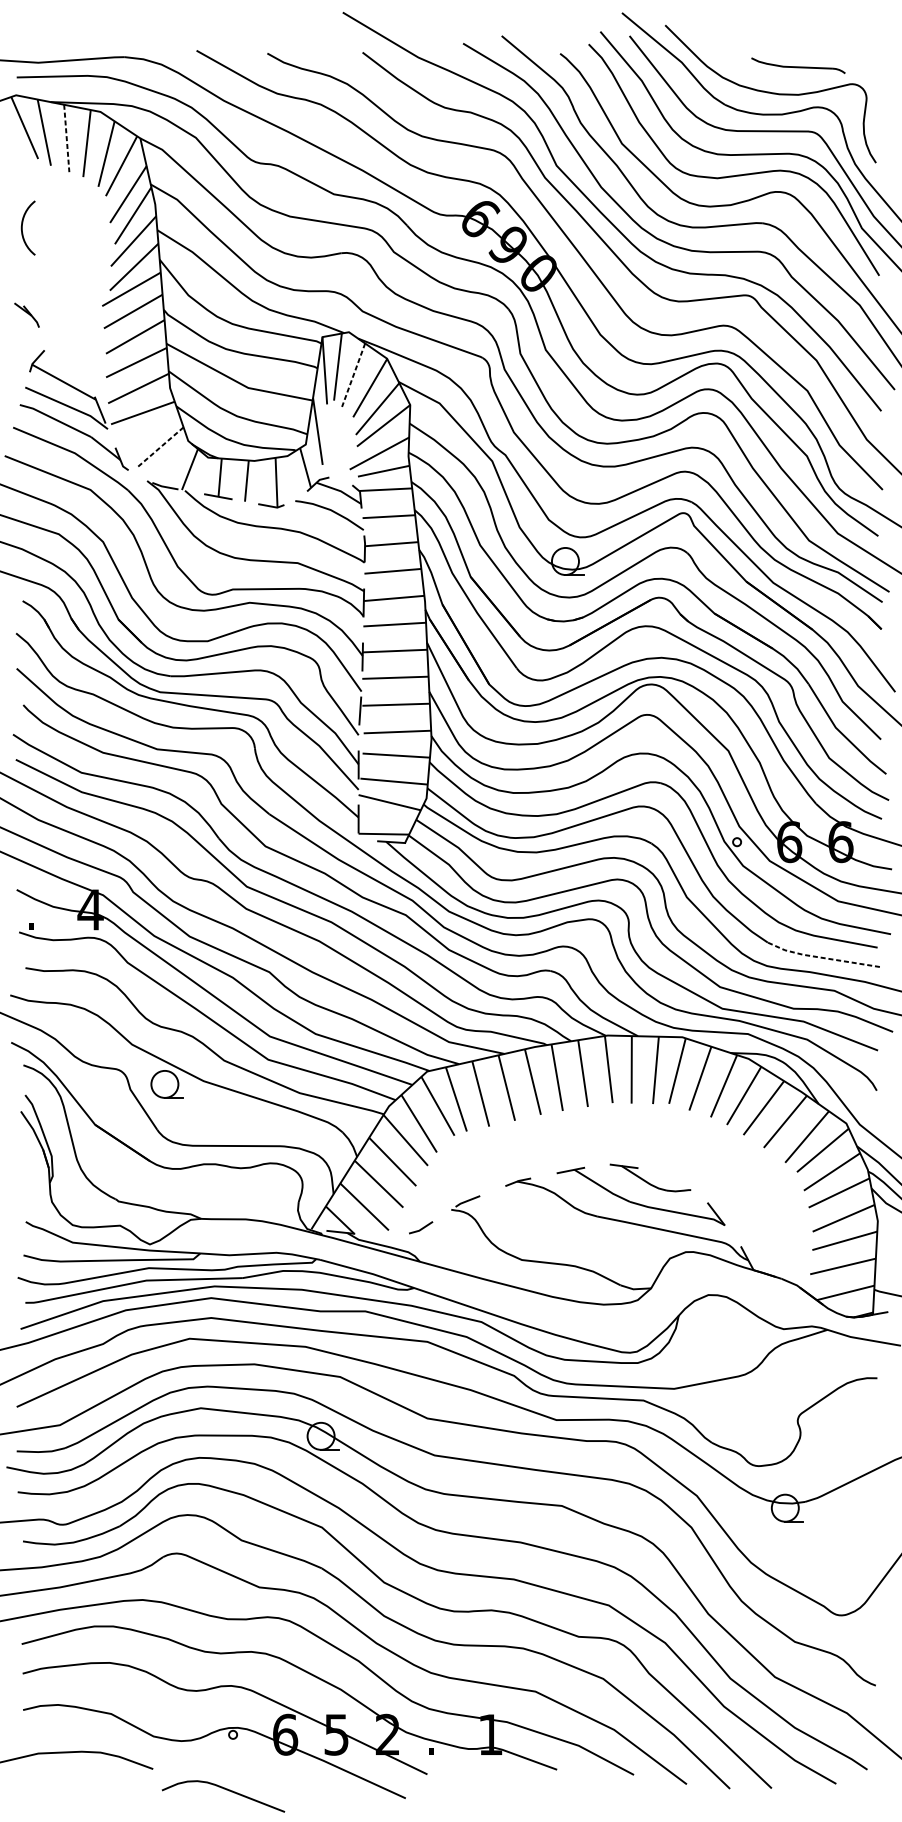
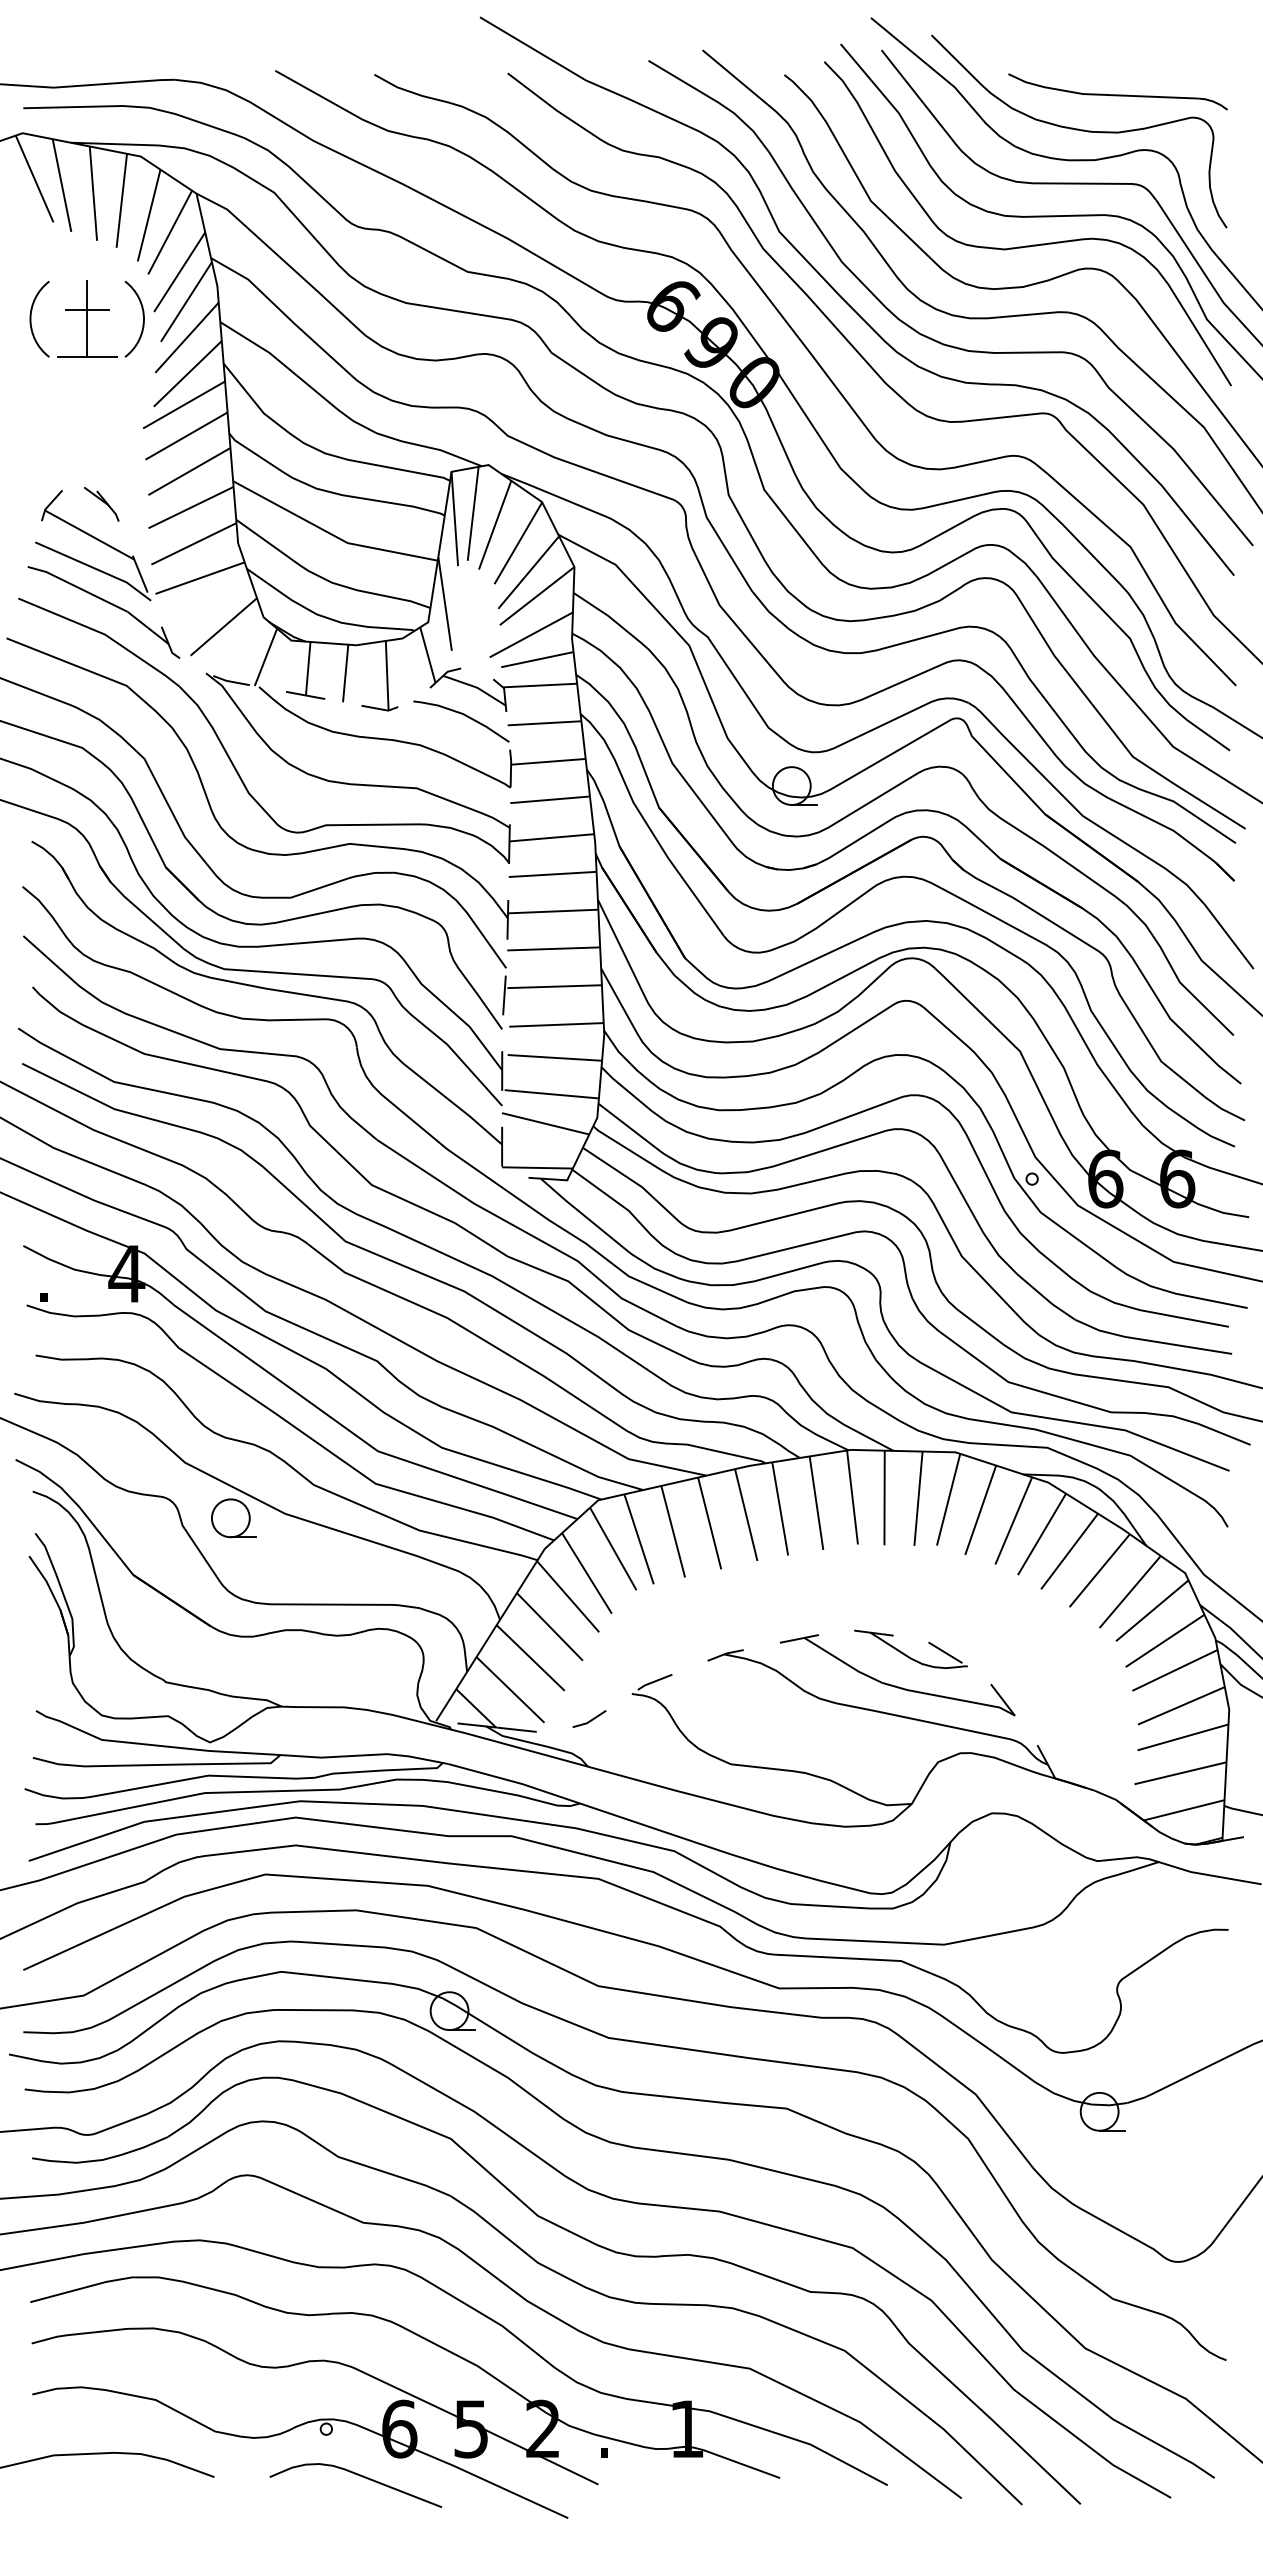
part: (798, 65) -> (1117, 91), size x1.67
line: (66, 139) -> (93, 194), dashed -> solid
part: (71, 221) -> (100, 310), added
part: (26, 315) -> (101, 504), moved
line: (353, 375) -> (494, 525), dashed -> solid
line: (159, 447) -> (223, 626), dashed -> solid
line: (821, 957) -> (1150, 1340), dashed -> solid
line: (675, 1180) -> (945, 1652), added
line: (368, 1235) -> (516, 1729), added
curve: (226, 1790) -> (359, 2476), moved

